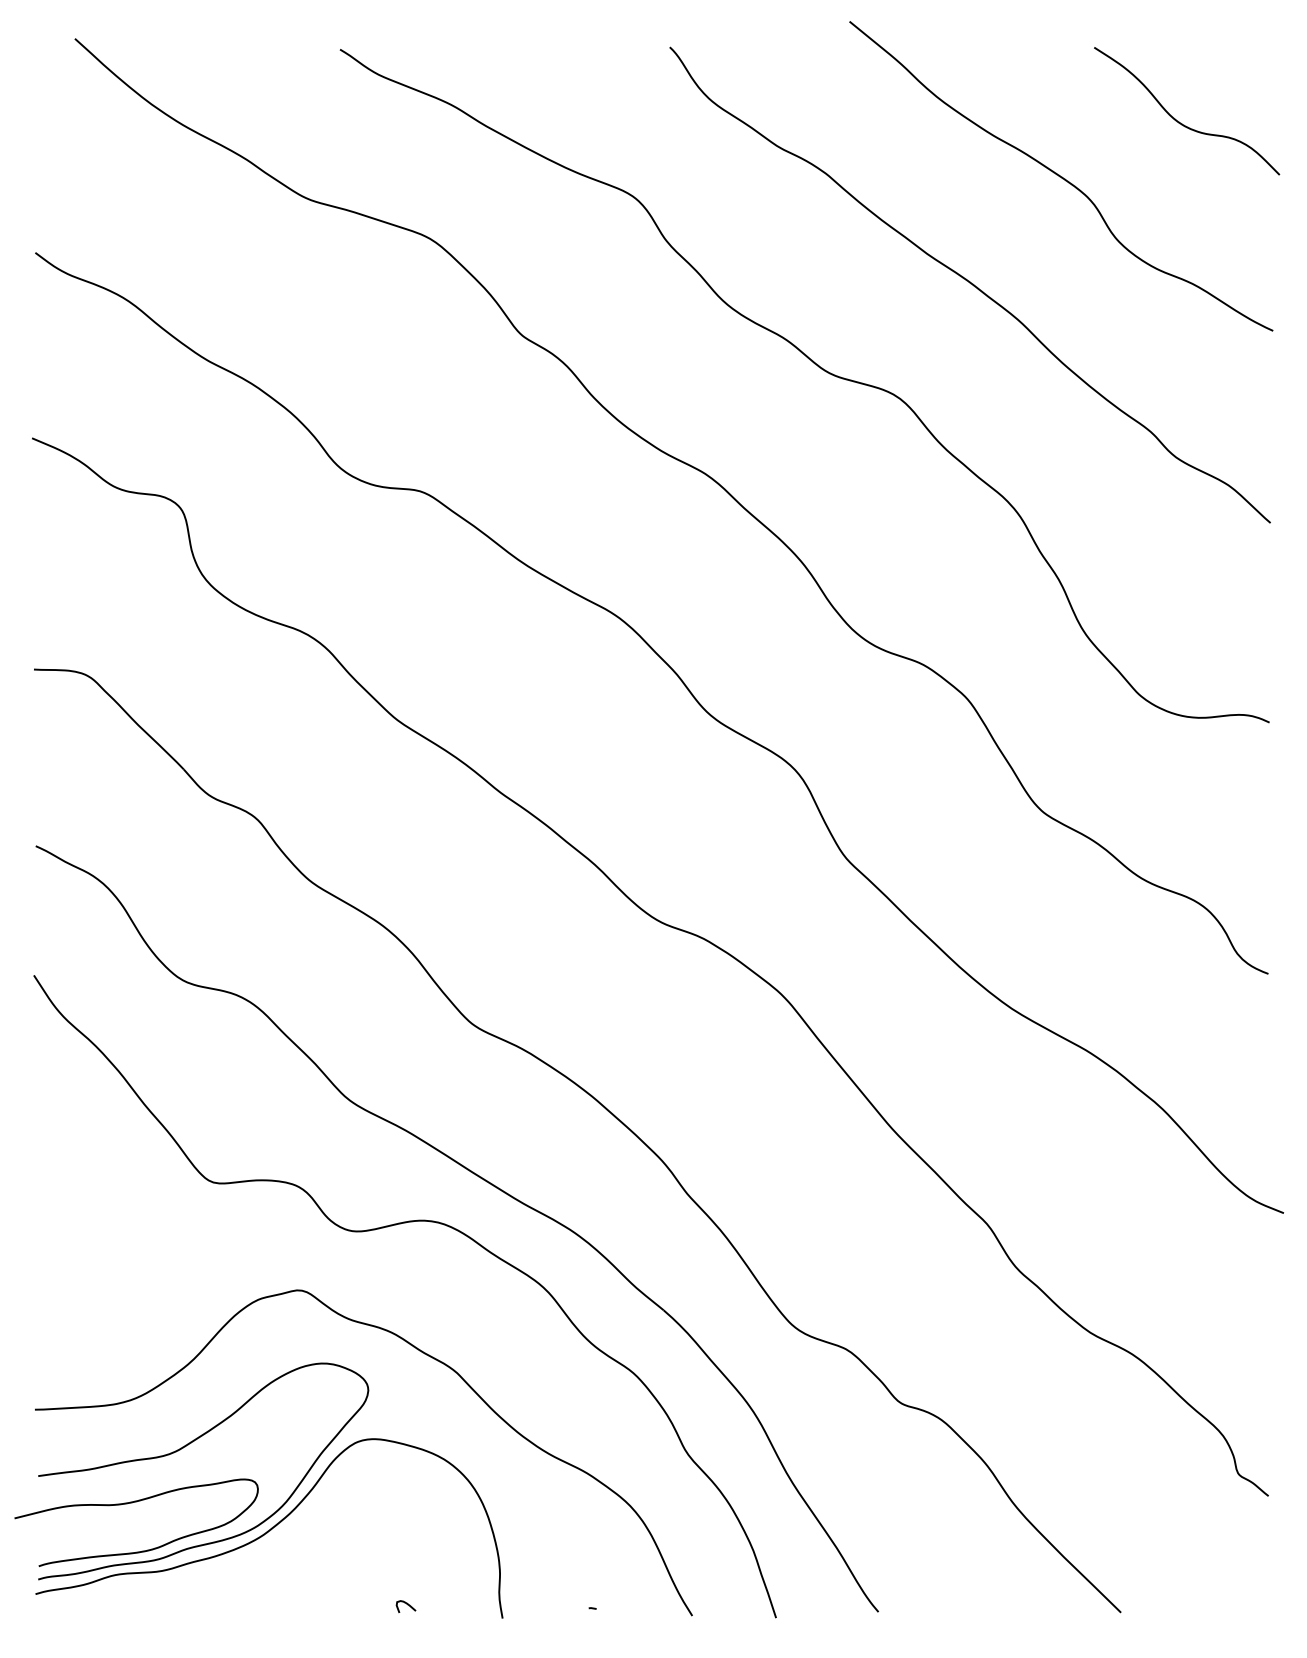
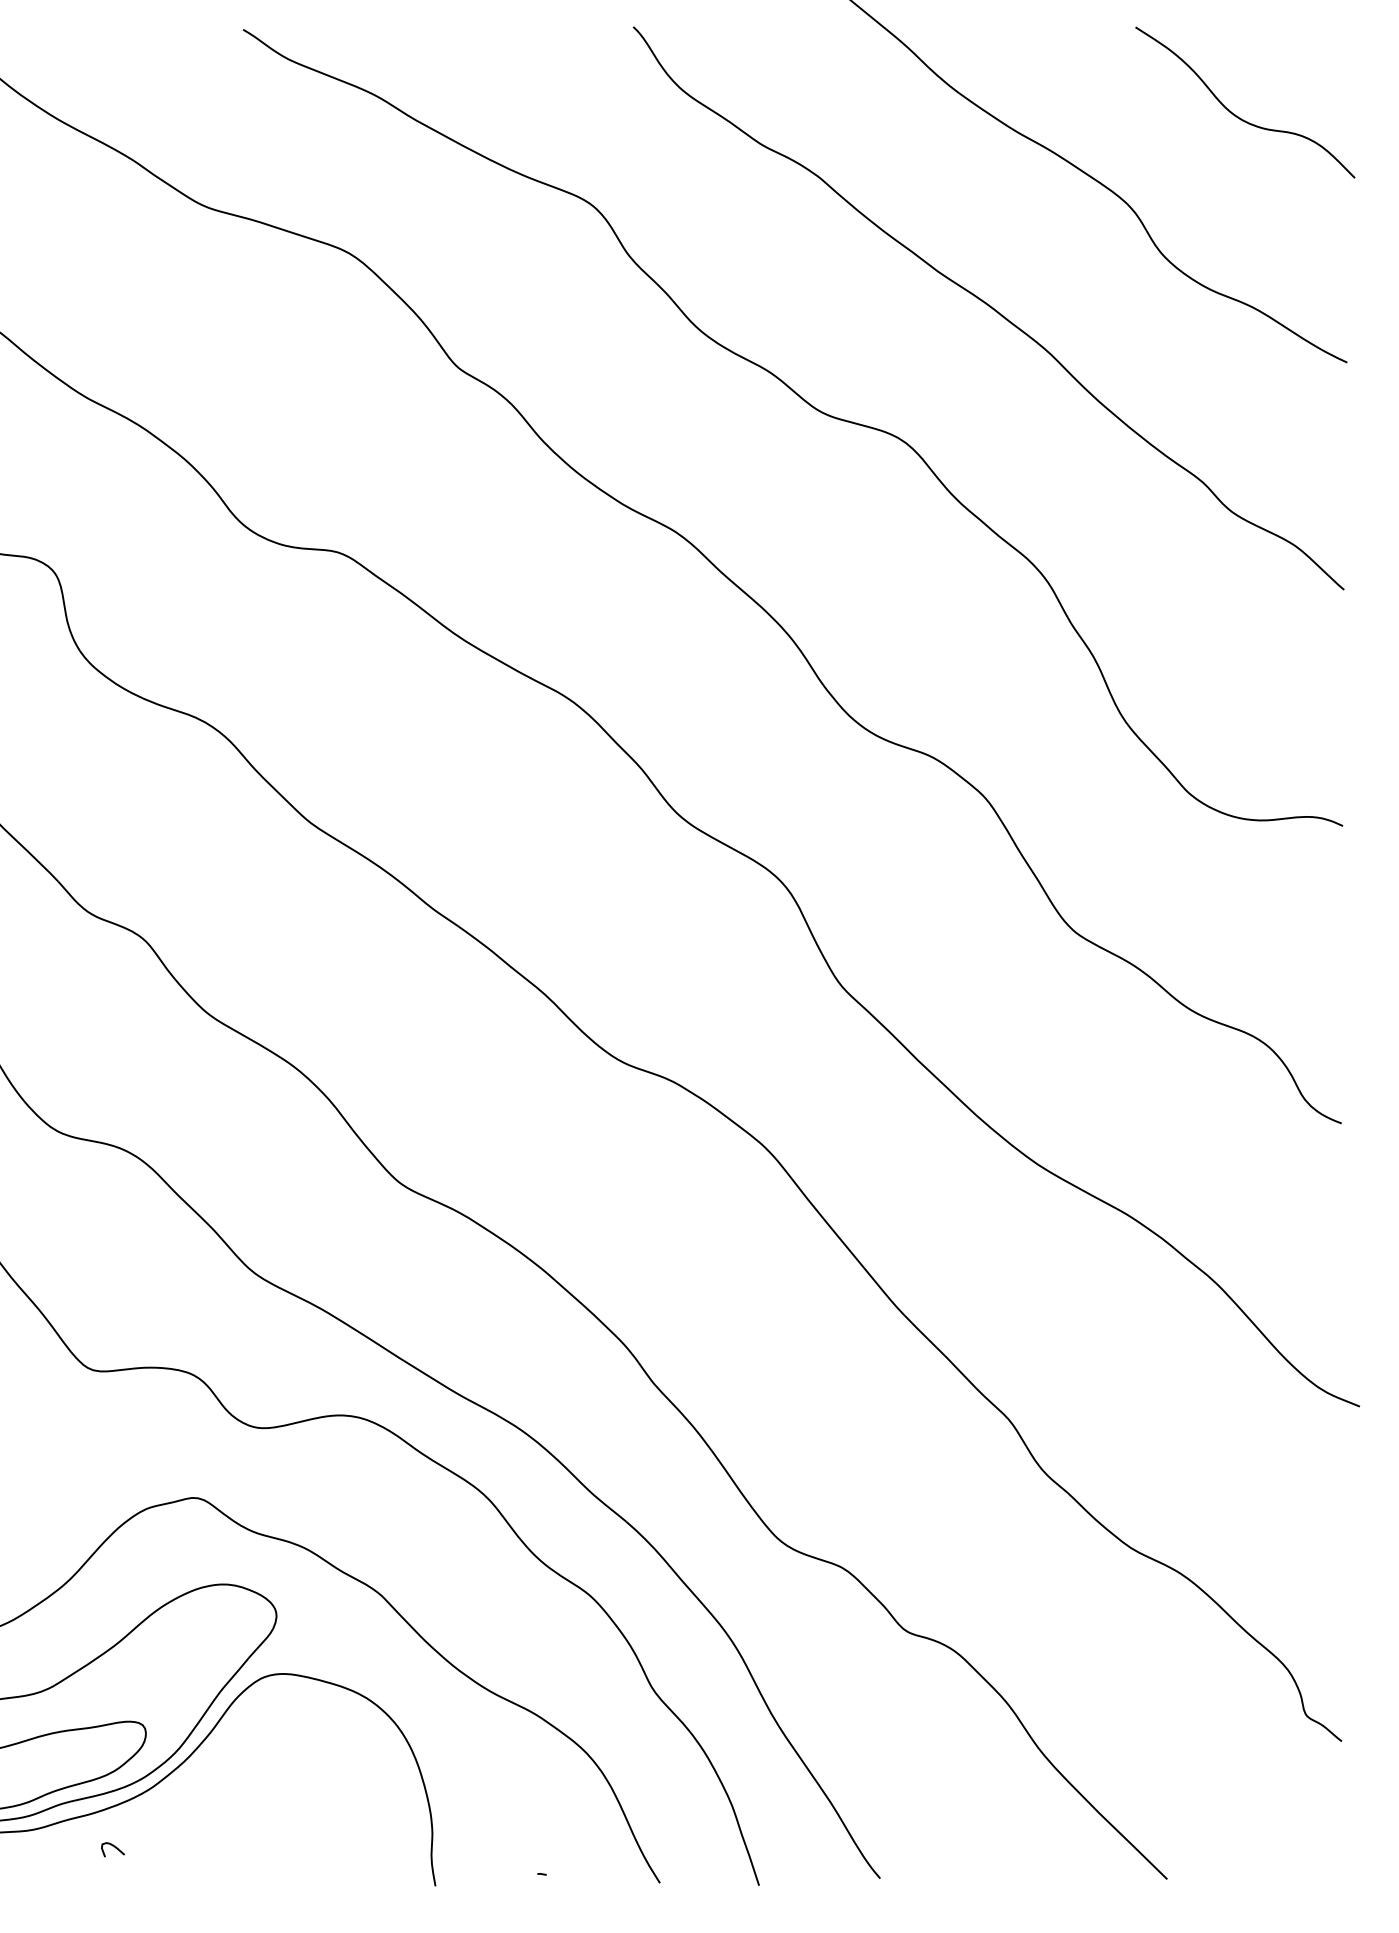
curve: (406, 1604) -> (113, 1847), moved

